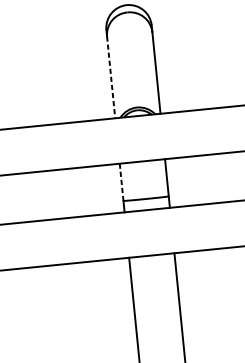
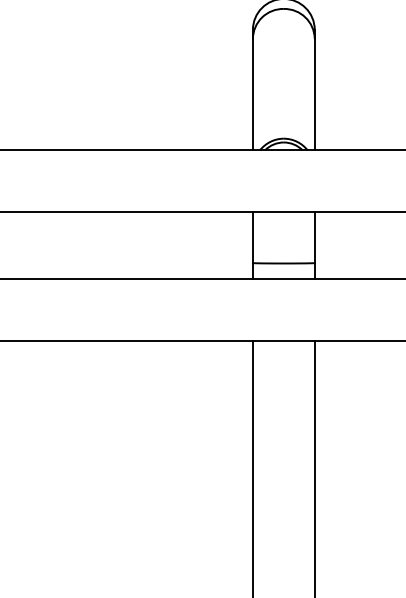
line: (110, 77) -> (252, 94), dashed -> solid
line: (121, 182) -> (252, 238), dashed -> solid

